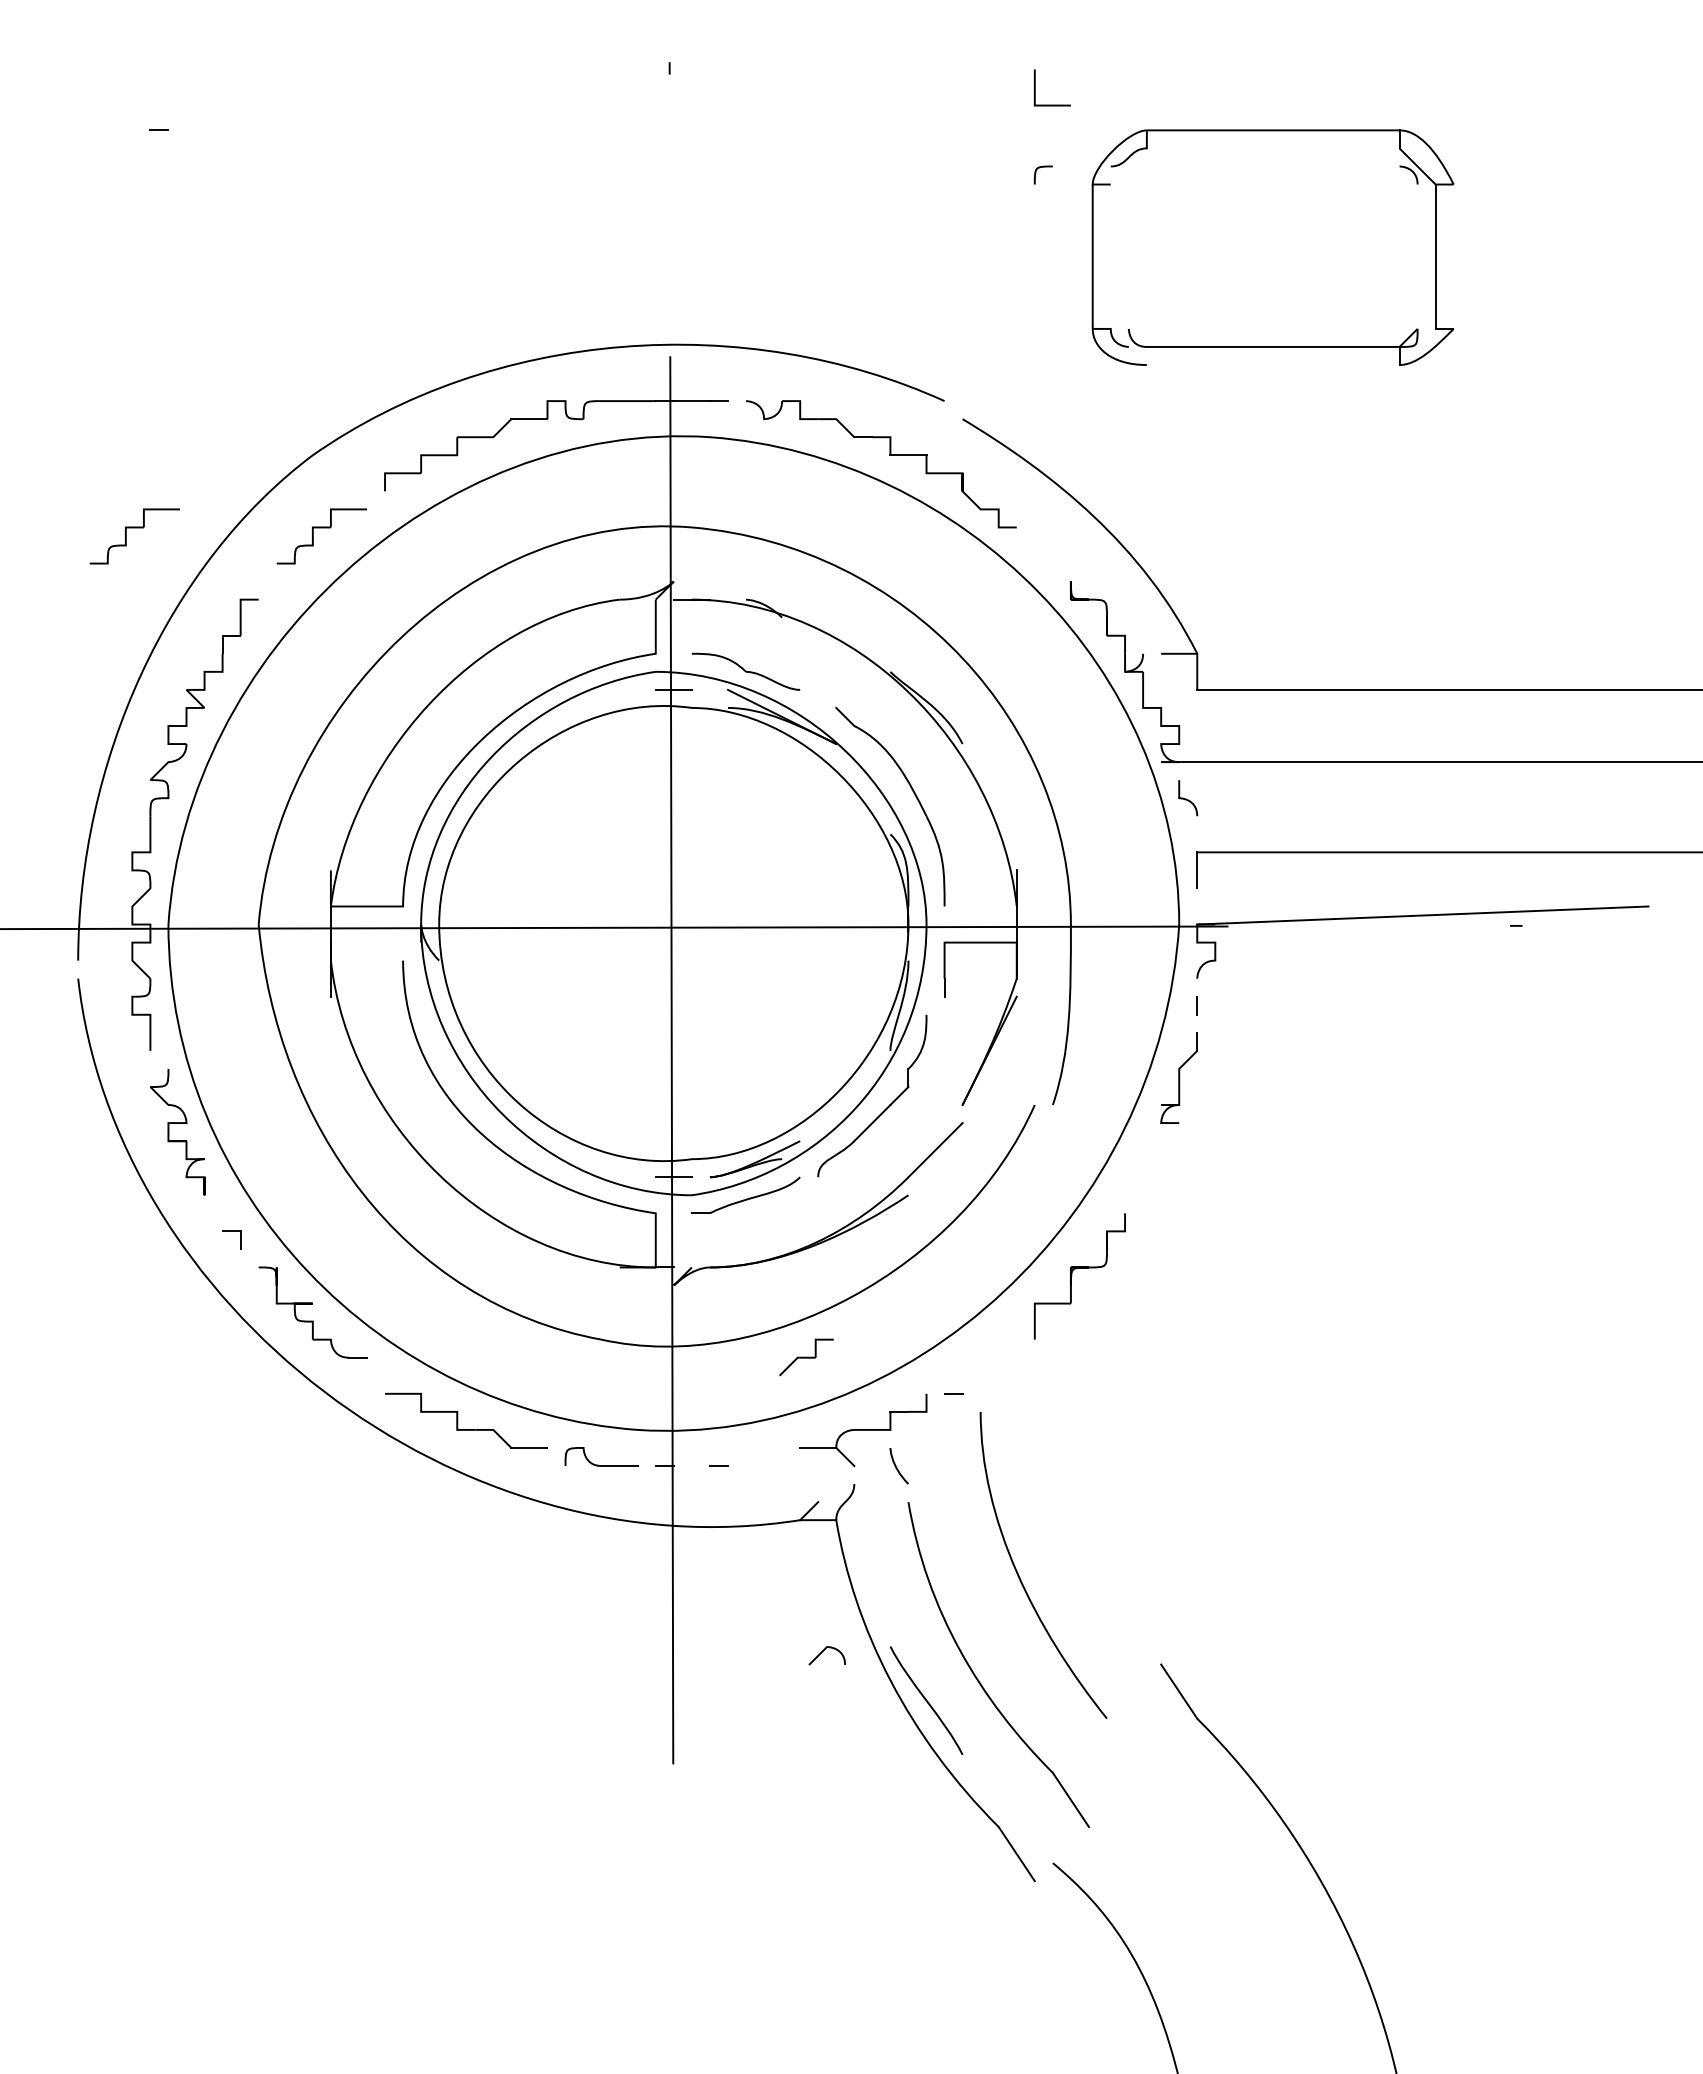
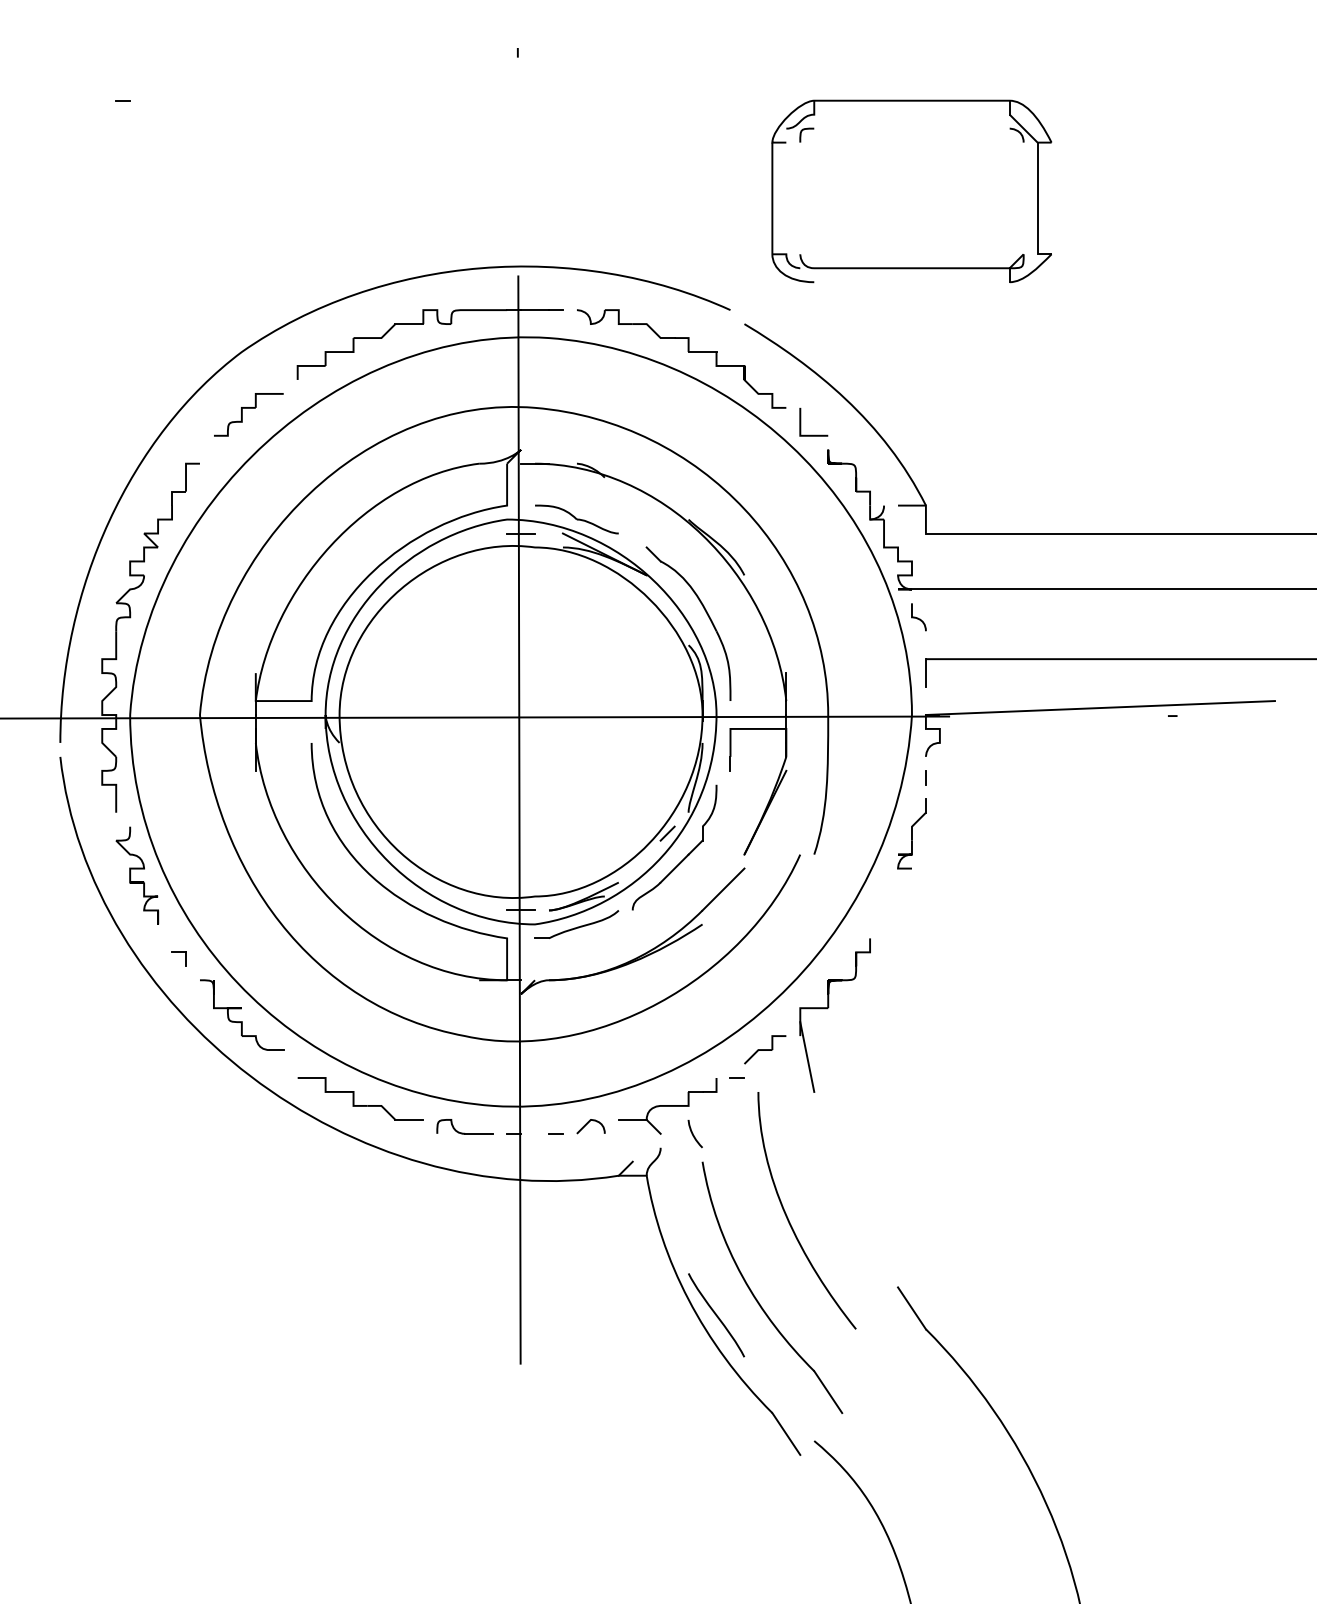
curve: (1035, 87) -> (800, 421), moved
part: (1272, 346) -> (911, 267), moved
part: (134, 528) -> (103, 408), removed
line: (863, 1077) -> (667, 833), added
part: (806, 1357) -> (765, 1049), moved
line: (1043, 1366) -> (807, 1056), added
curve: (823, 1651) -> (588, 1123), moved

